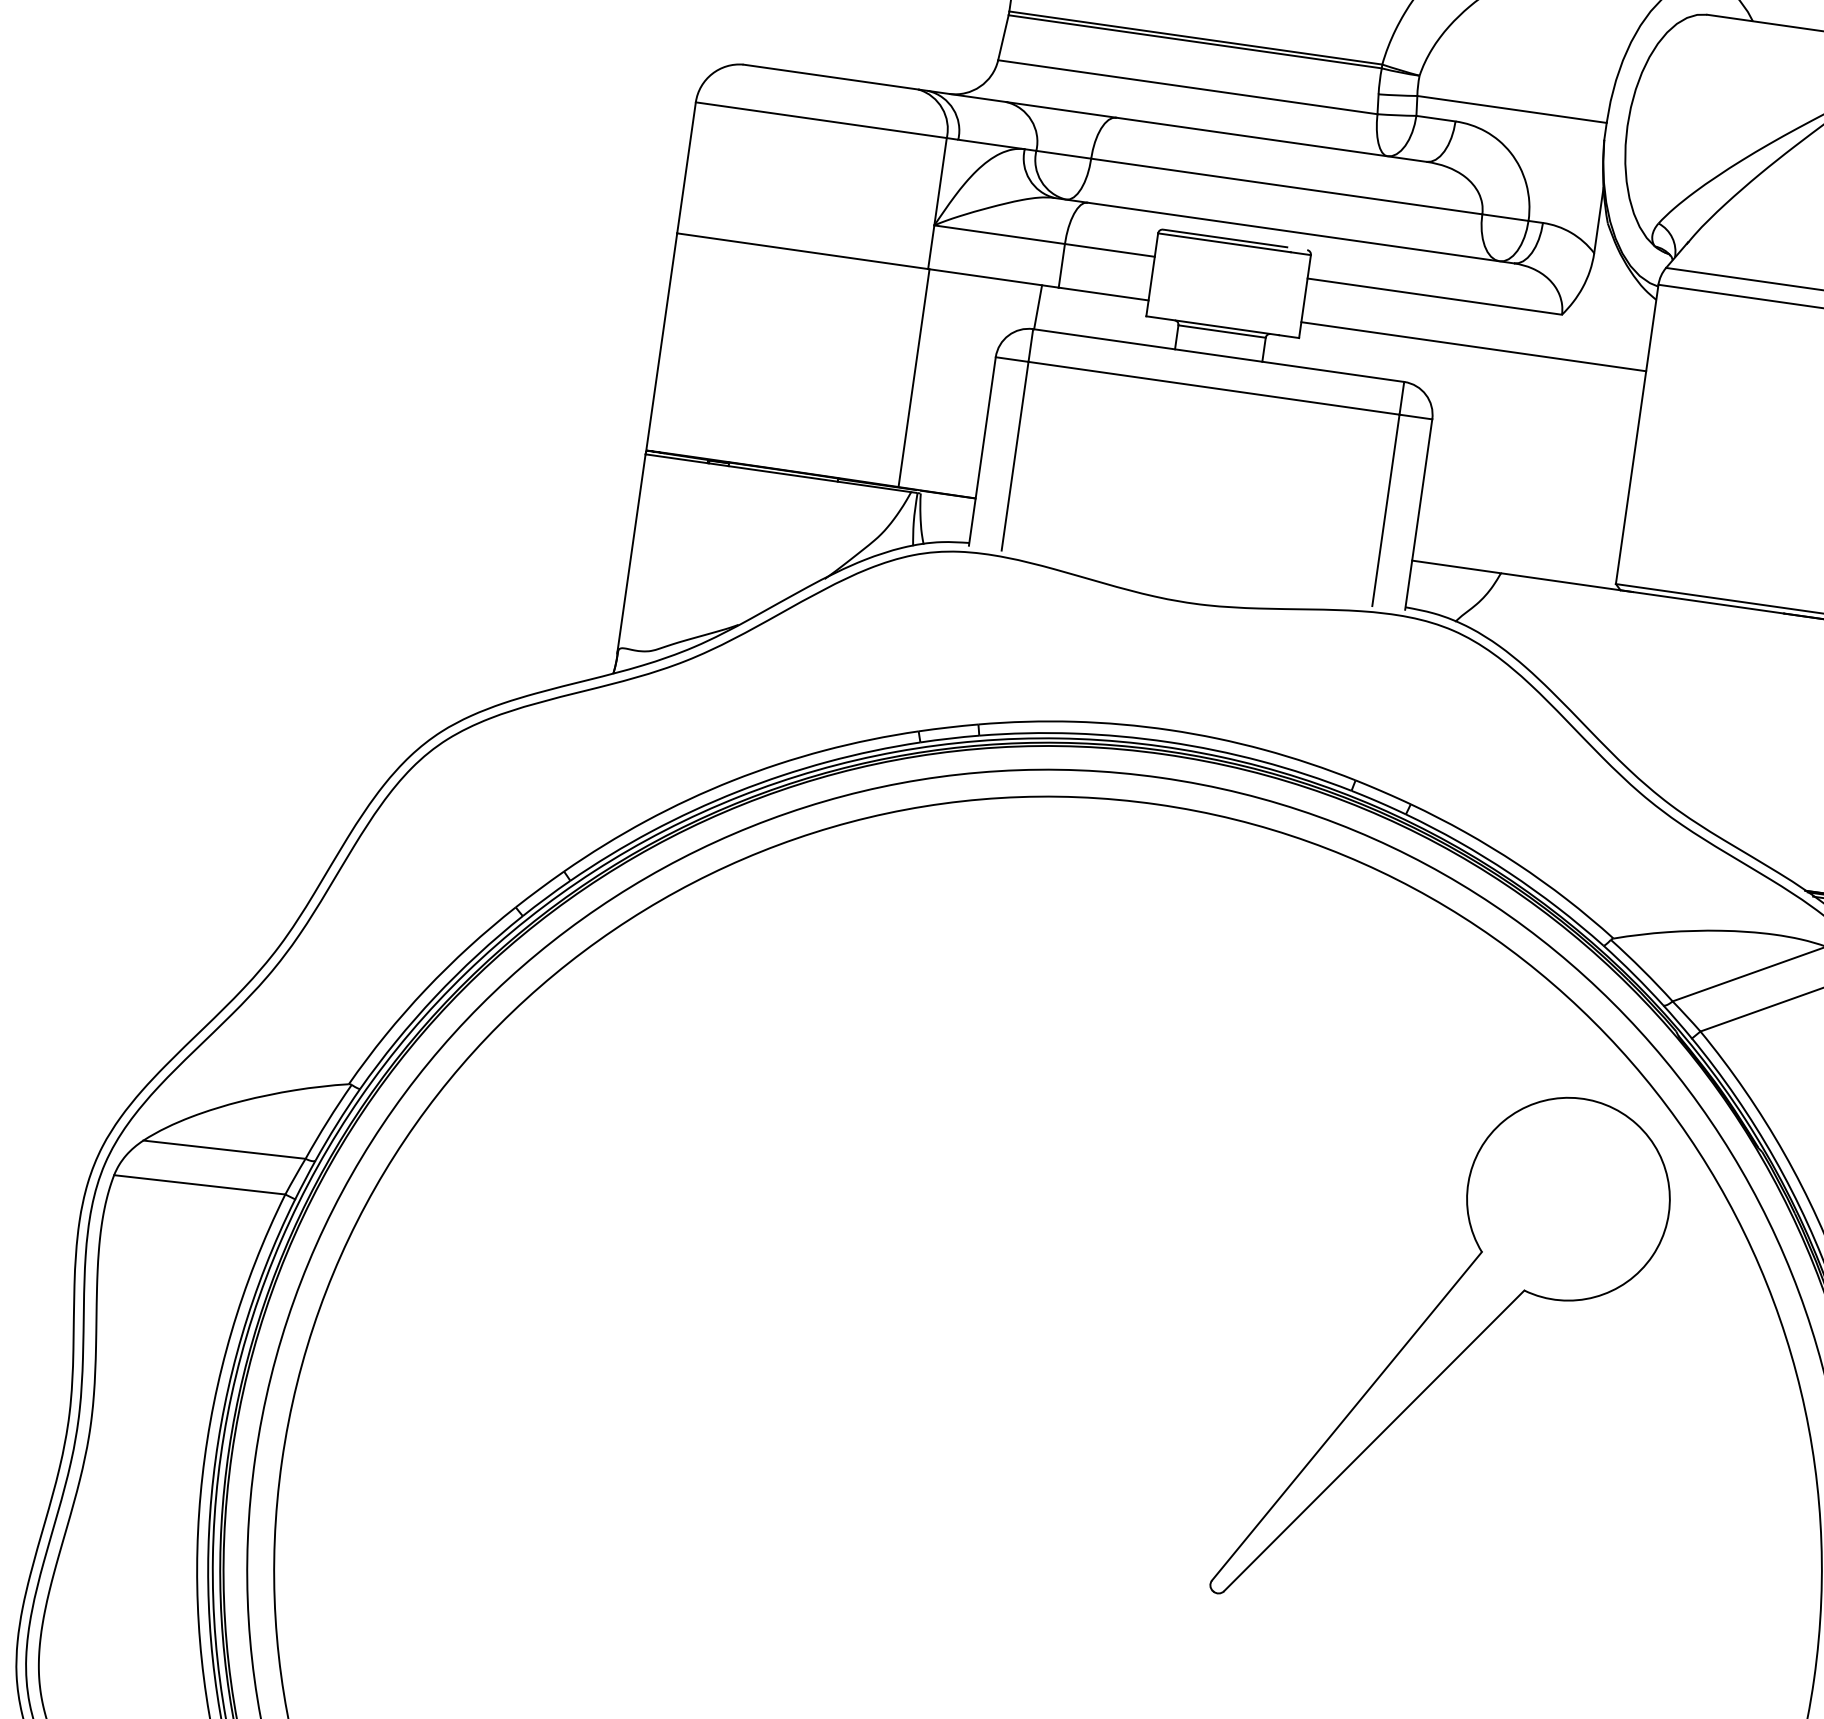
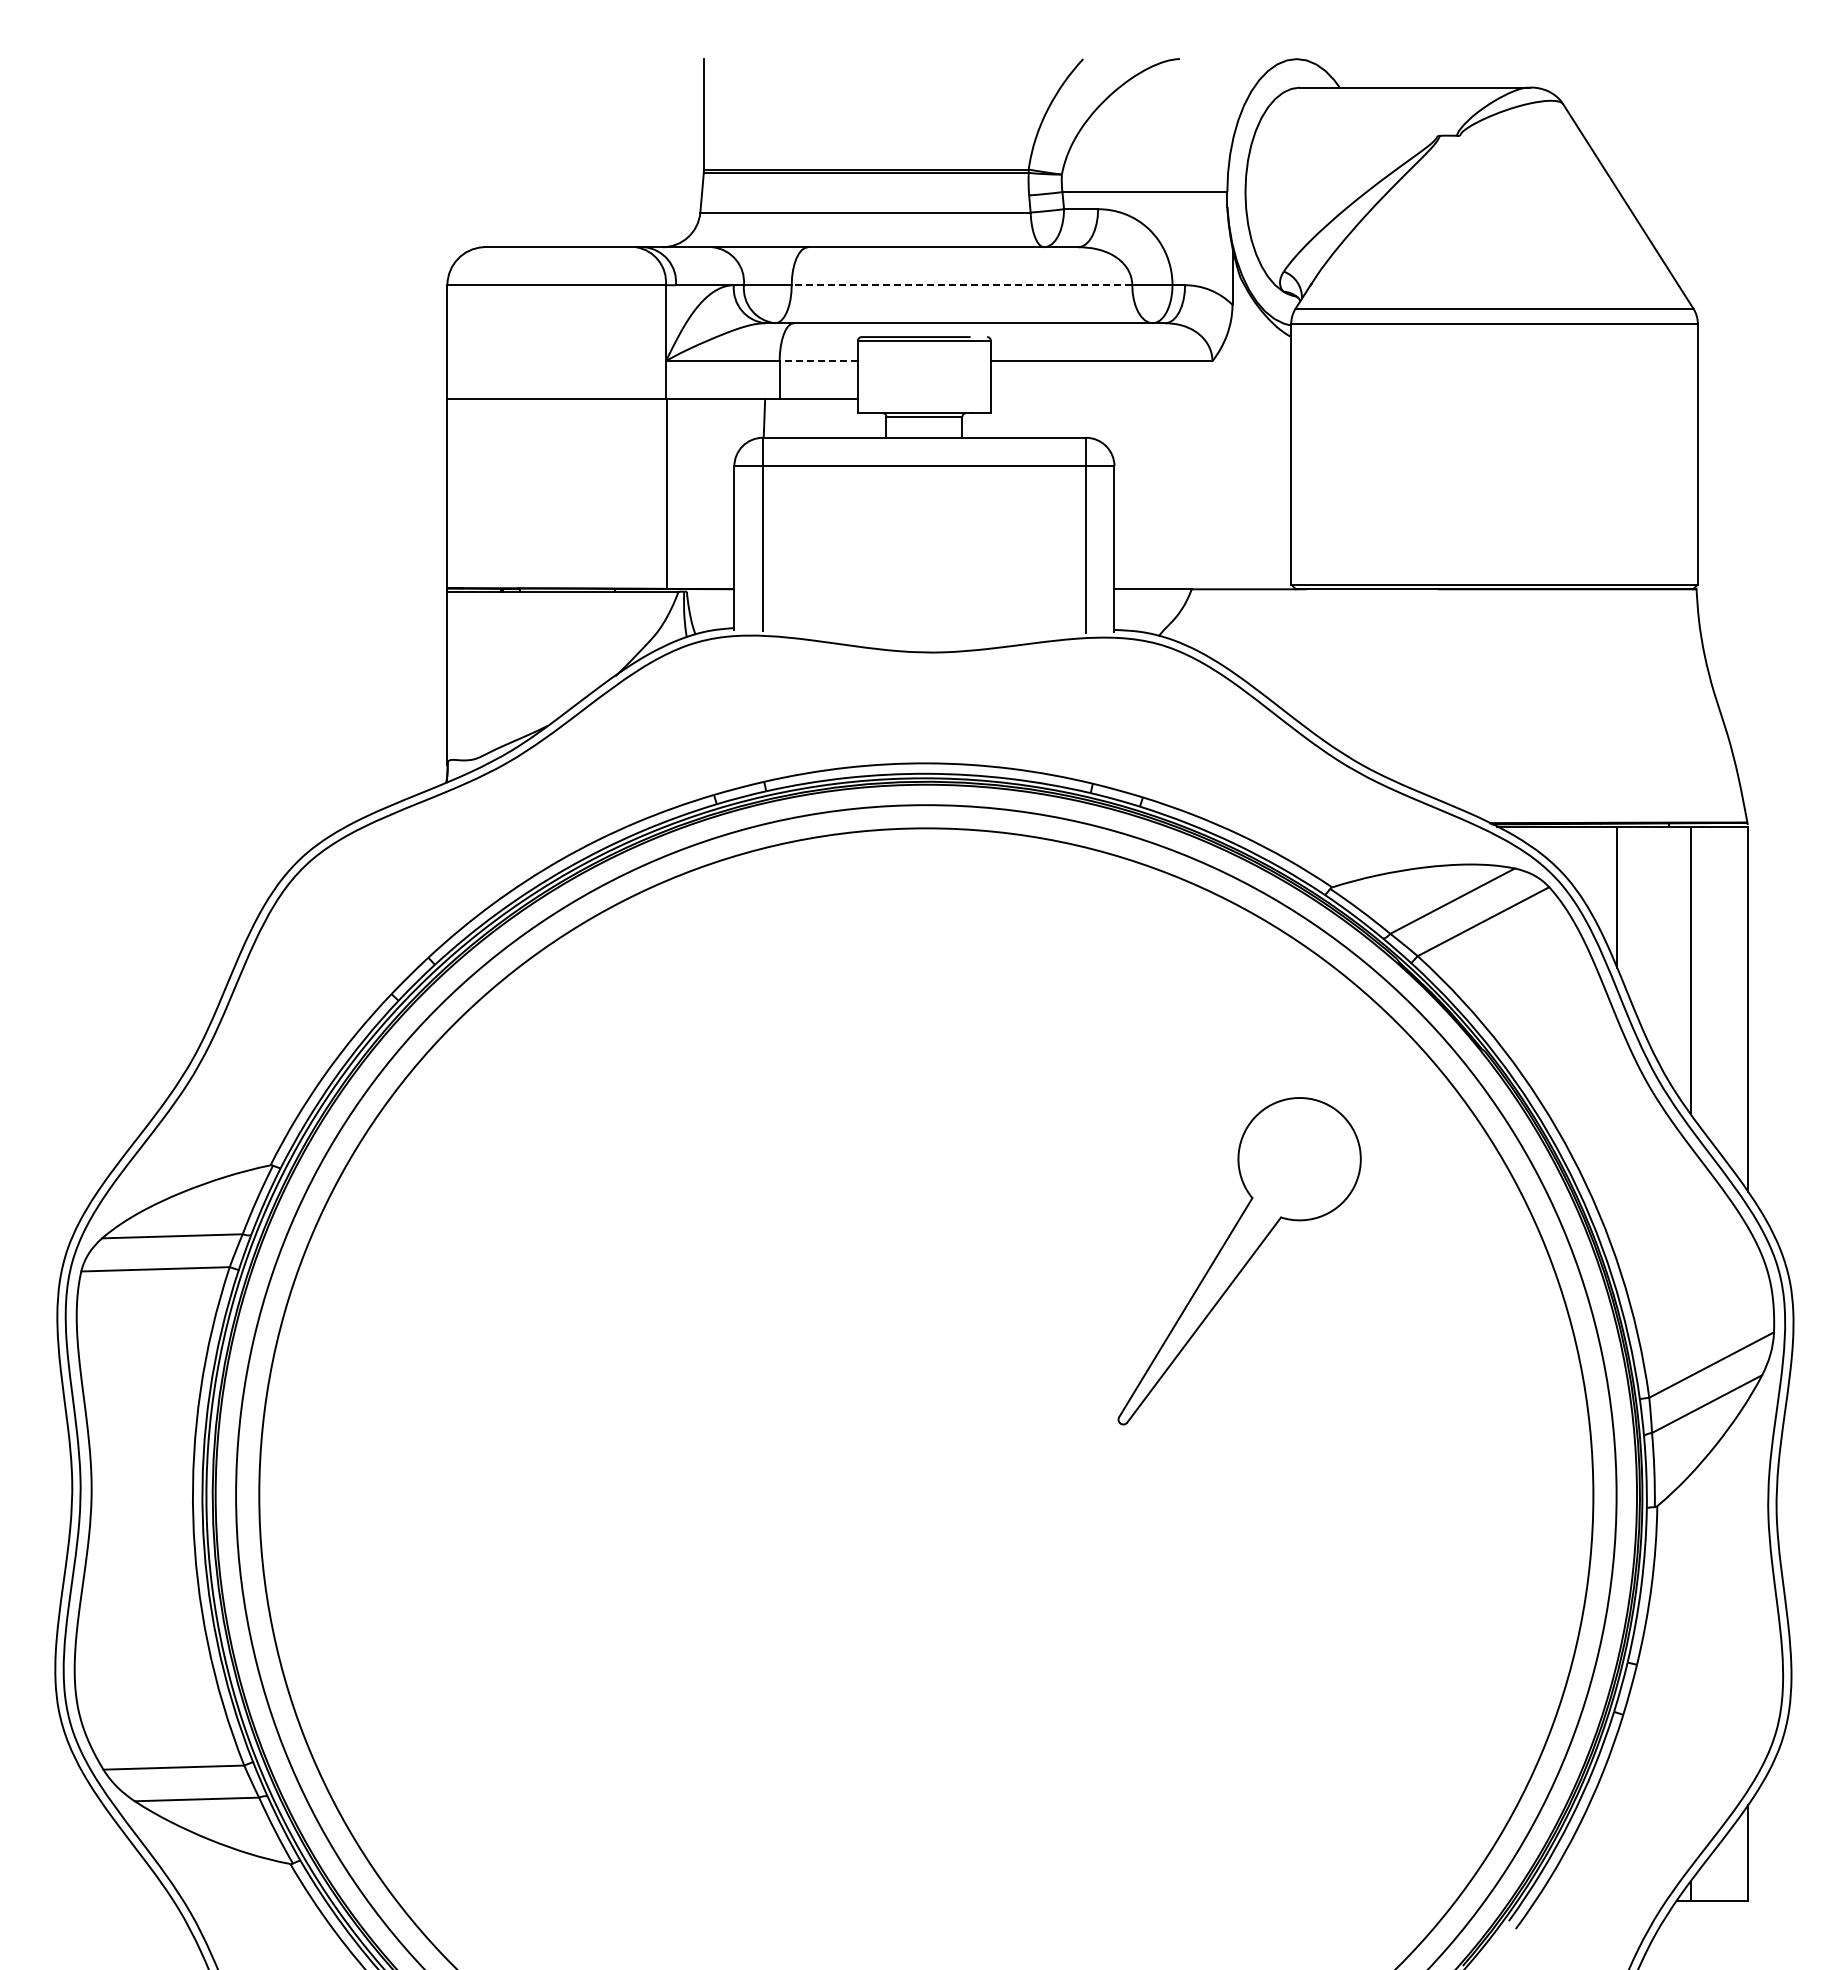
line: (1286, 186) -> (961, 285), solid -> dashed
line: (1109, 250) -> (818, 361), solid -> dashed
line: (1473, 346) -> (1140, 399), removed
part: (1445, 1353) -> (1239, 1261), size x0.7

